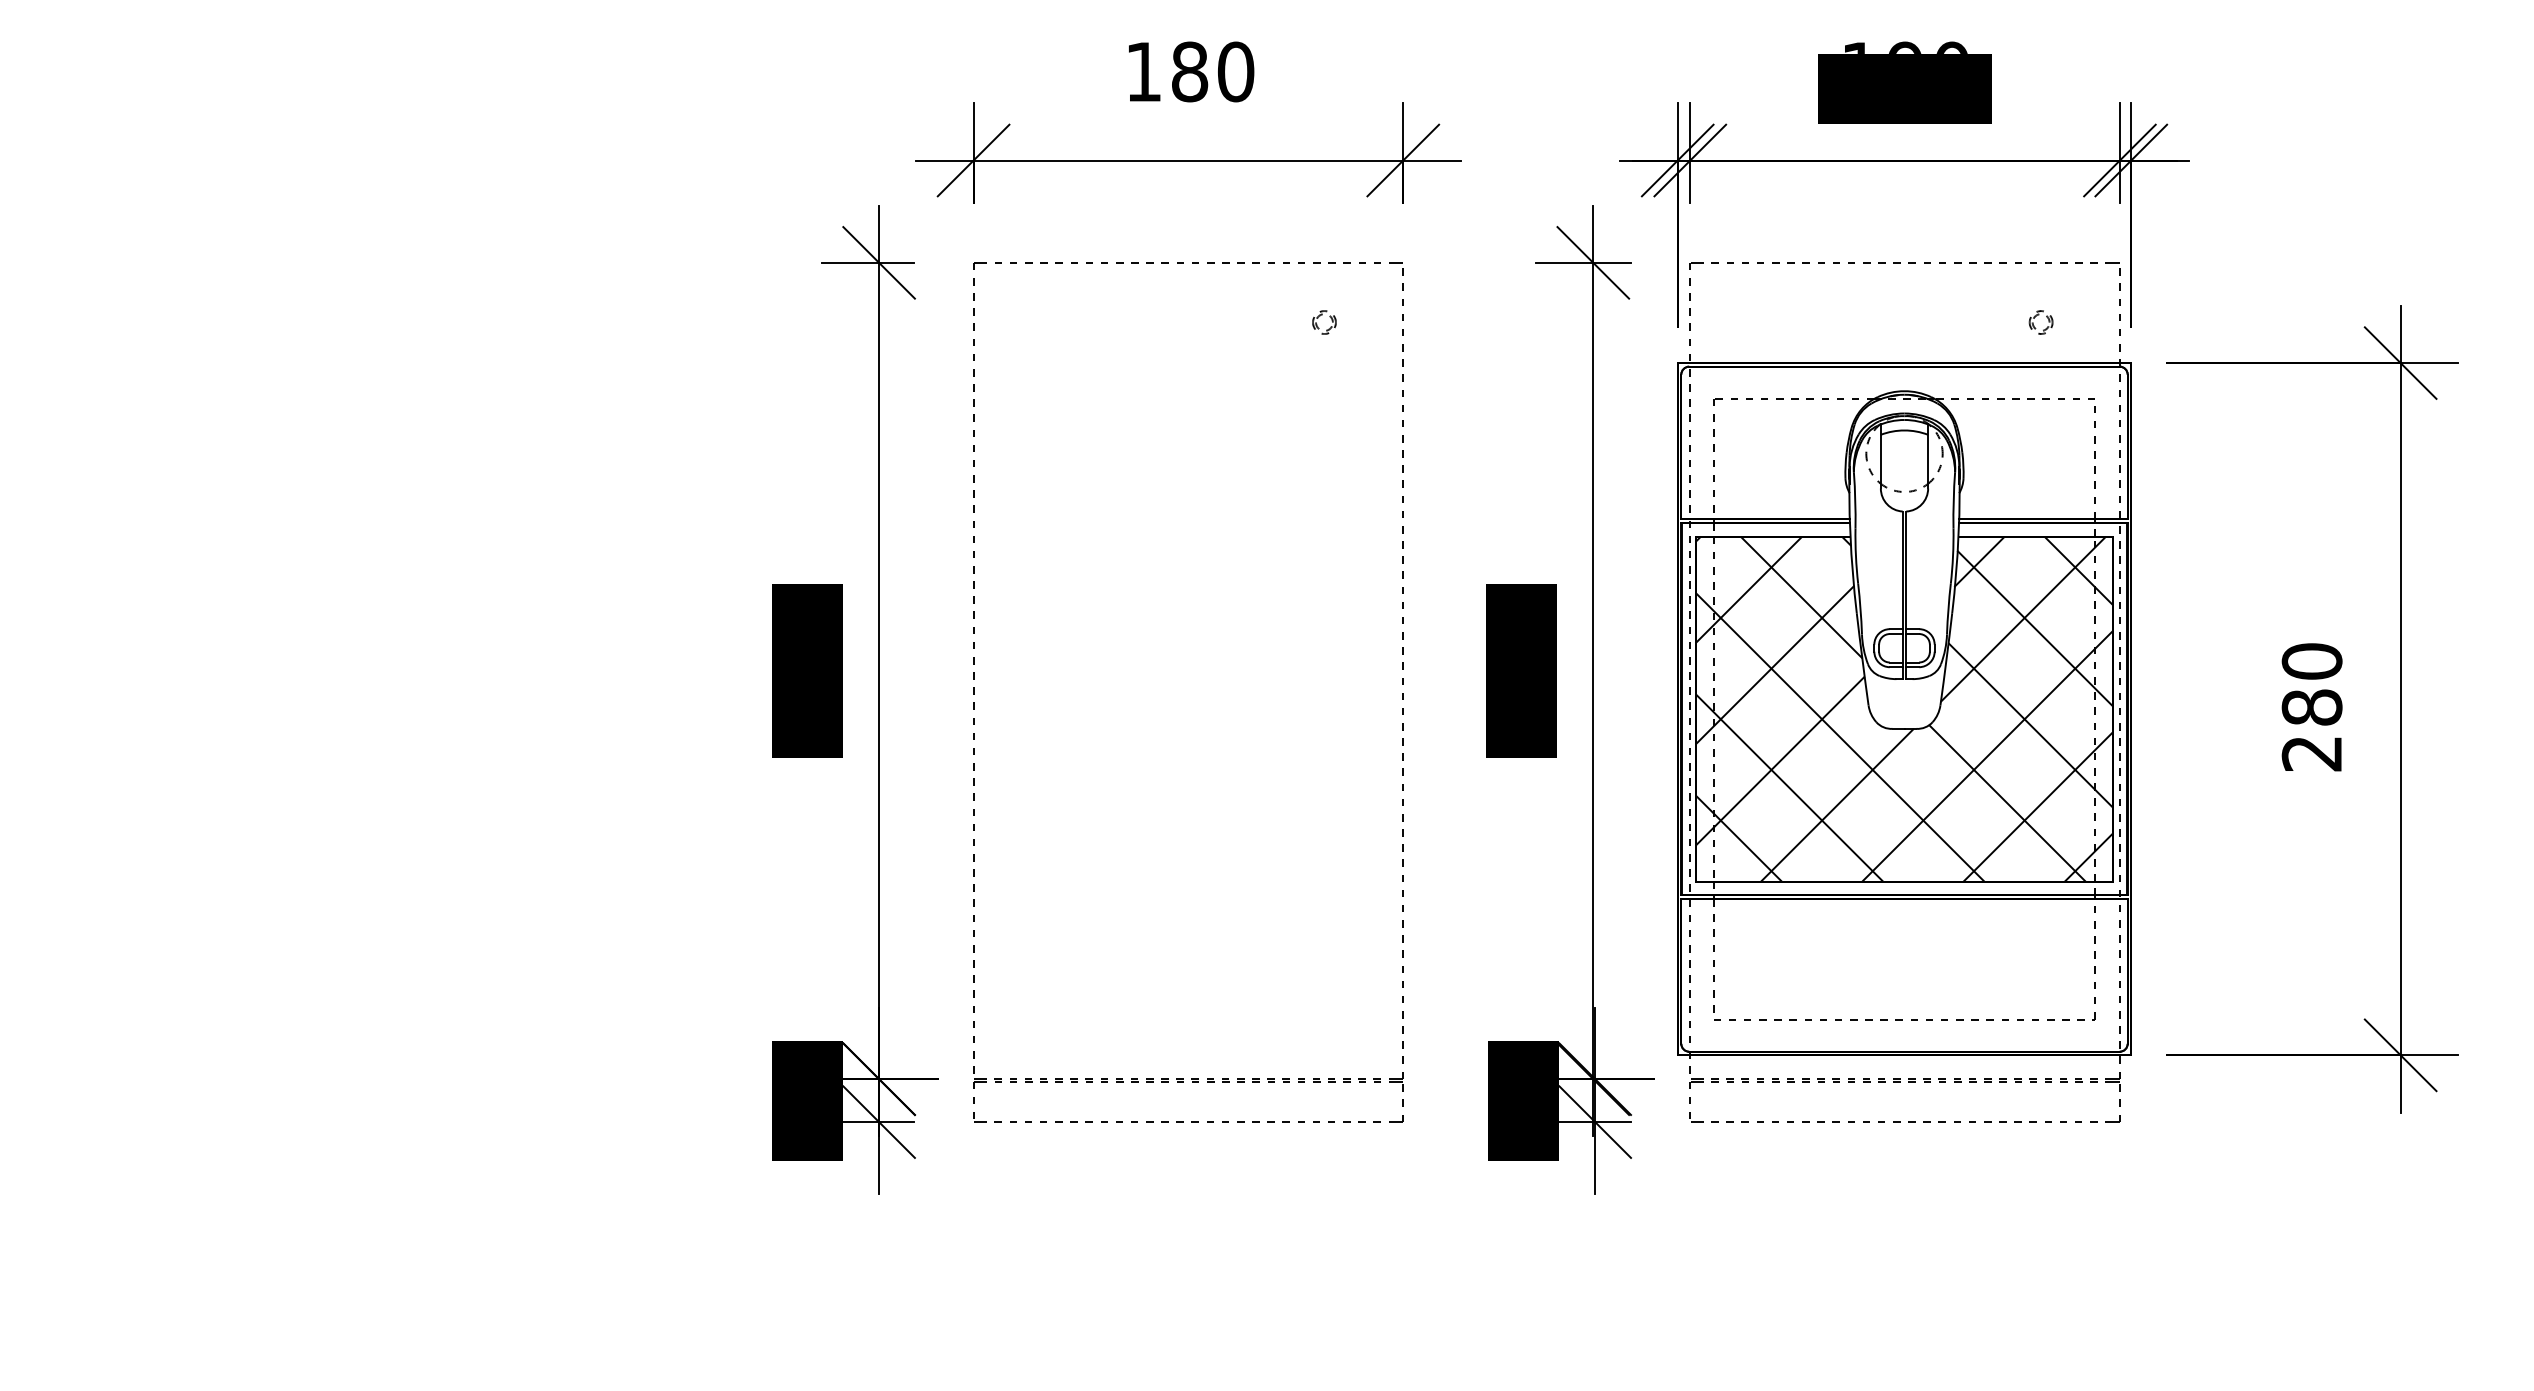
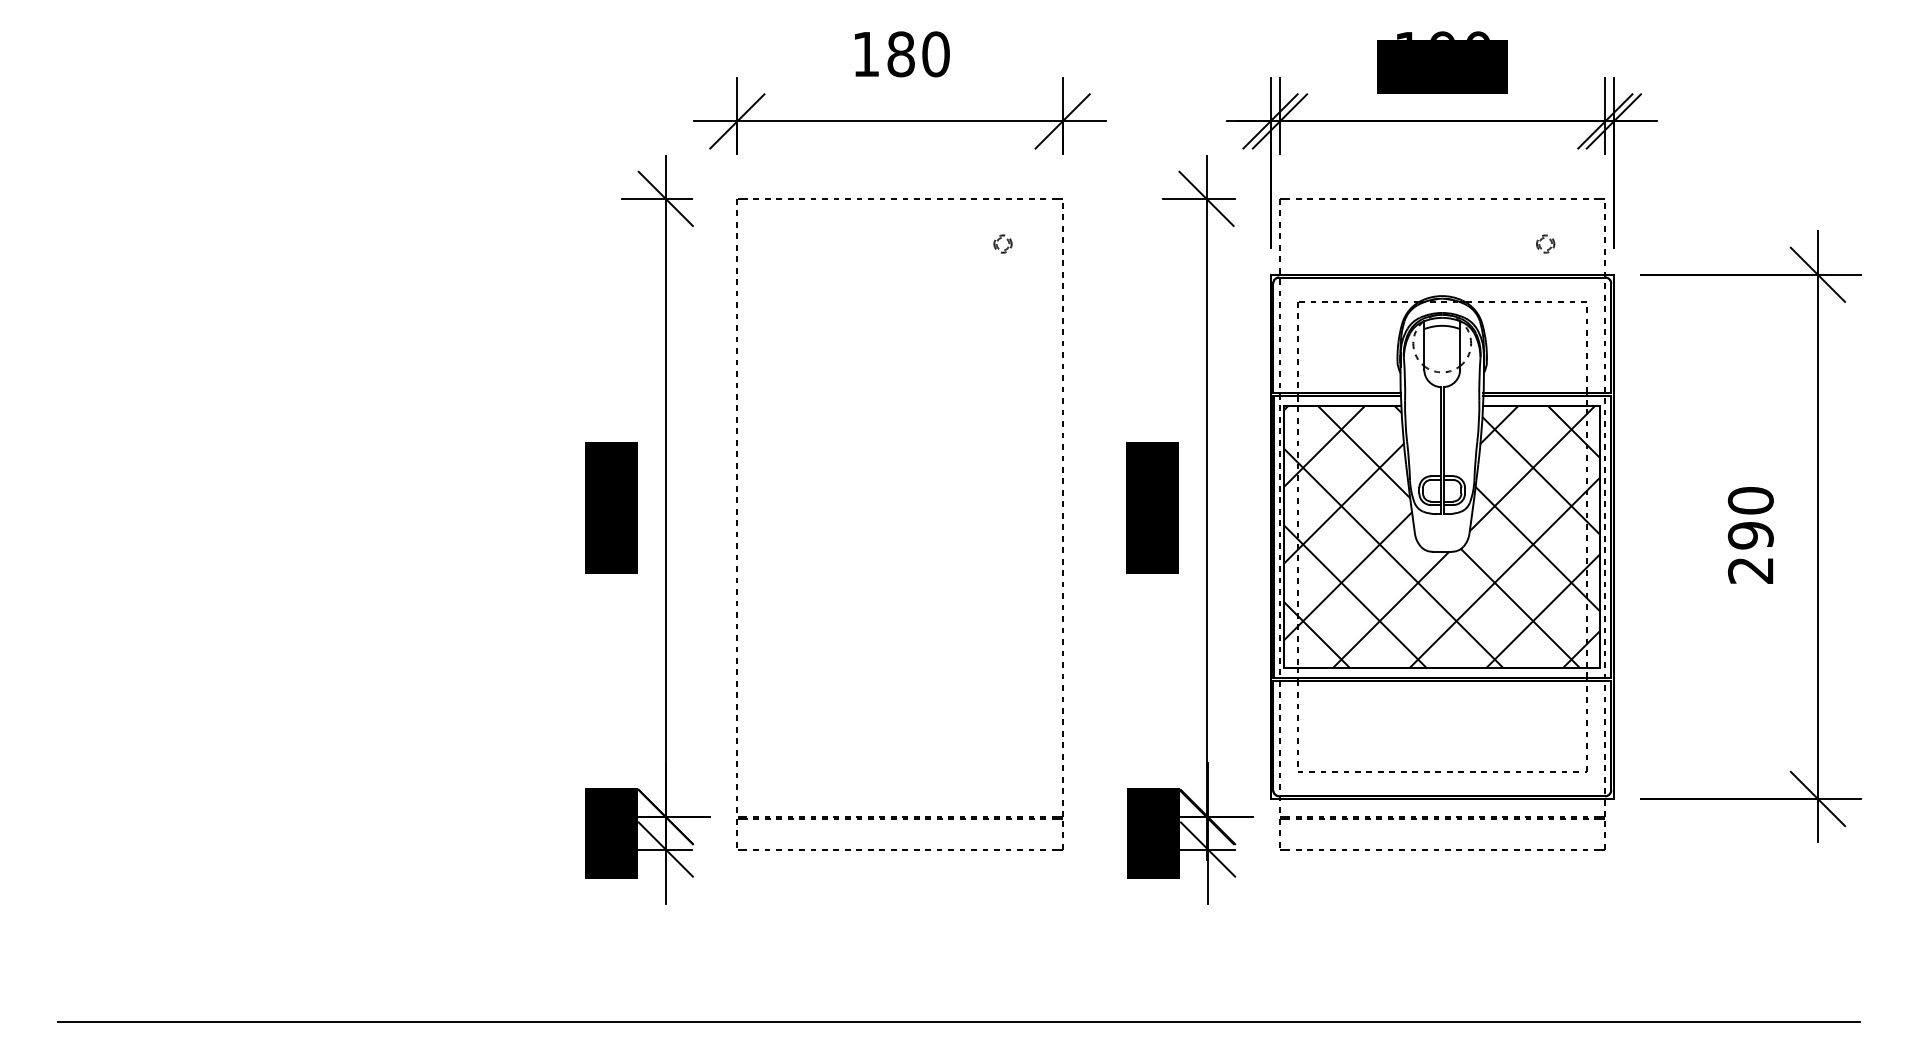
text: (2311, 707) -> (1750, 535), 280 -> 290
line: (1266, 1349) -> (959, 1021), added

